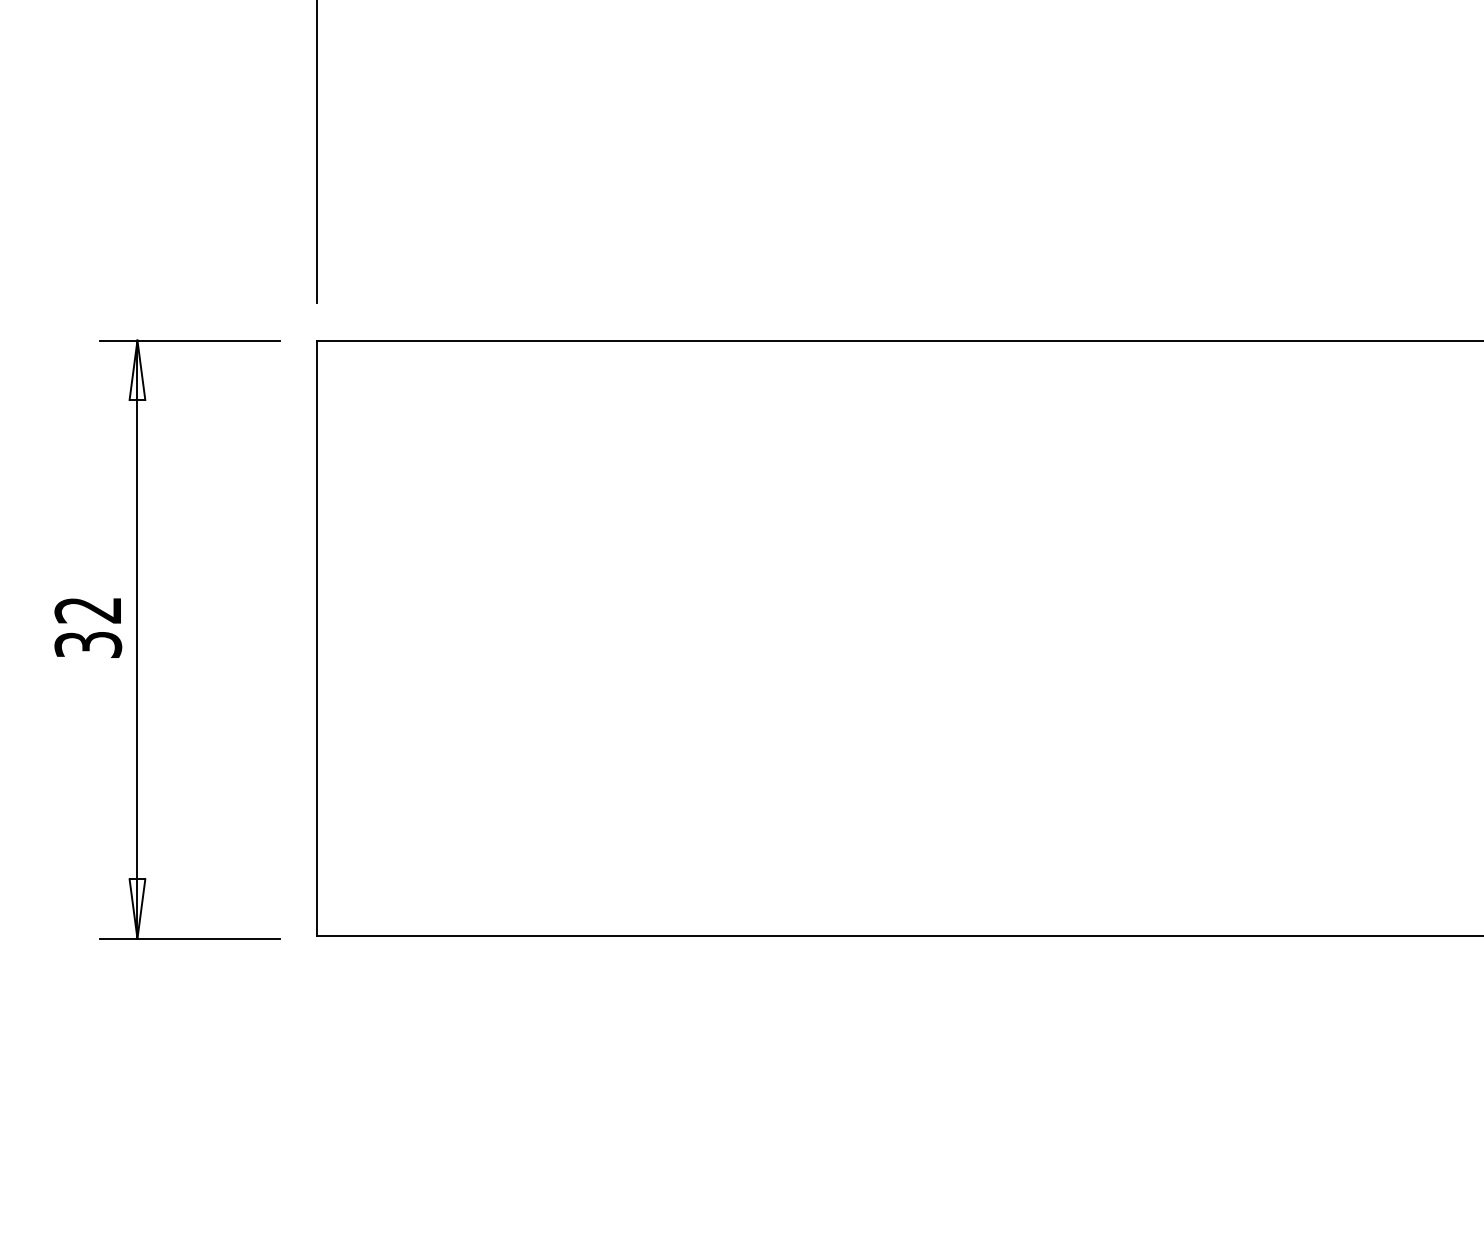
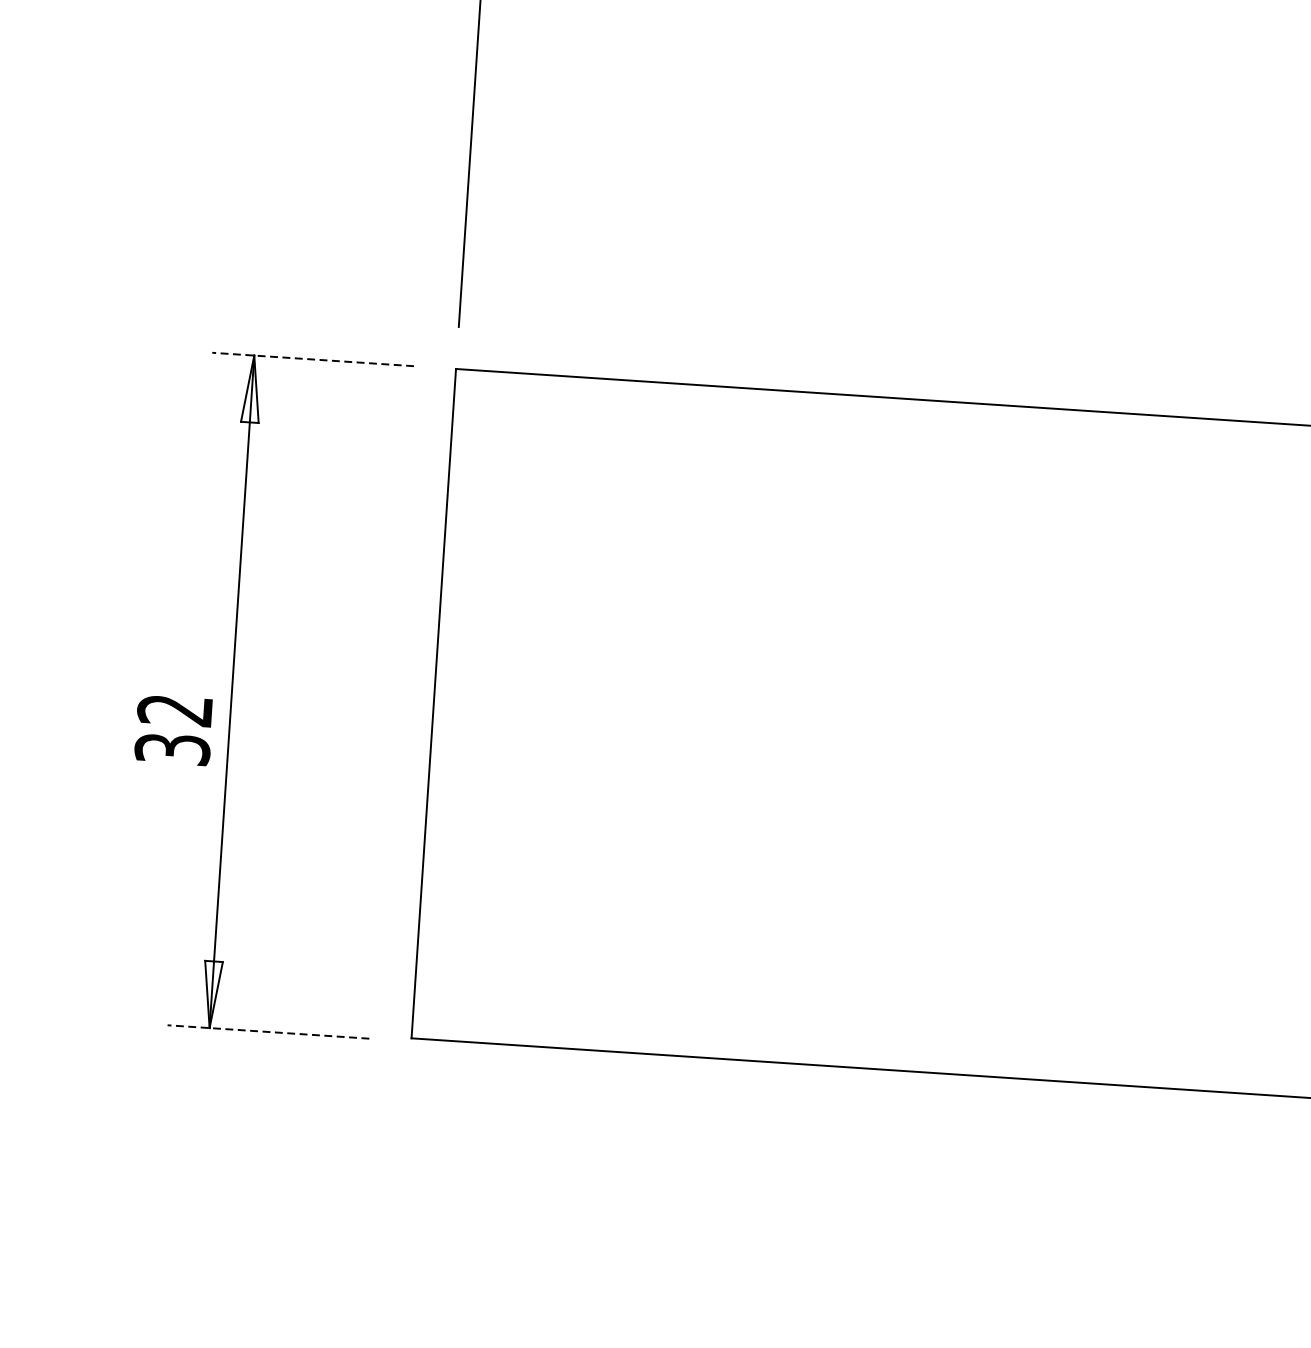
line: (189, 340) -> (312, 359), solid -> dashed
text: (88, 627) -> (174, 729), moved
line: (189, 938) -> (268, 1031), solid -> dashed

